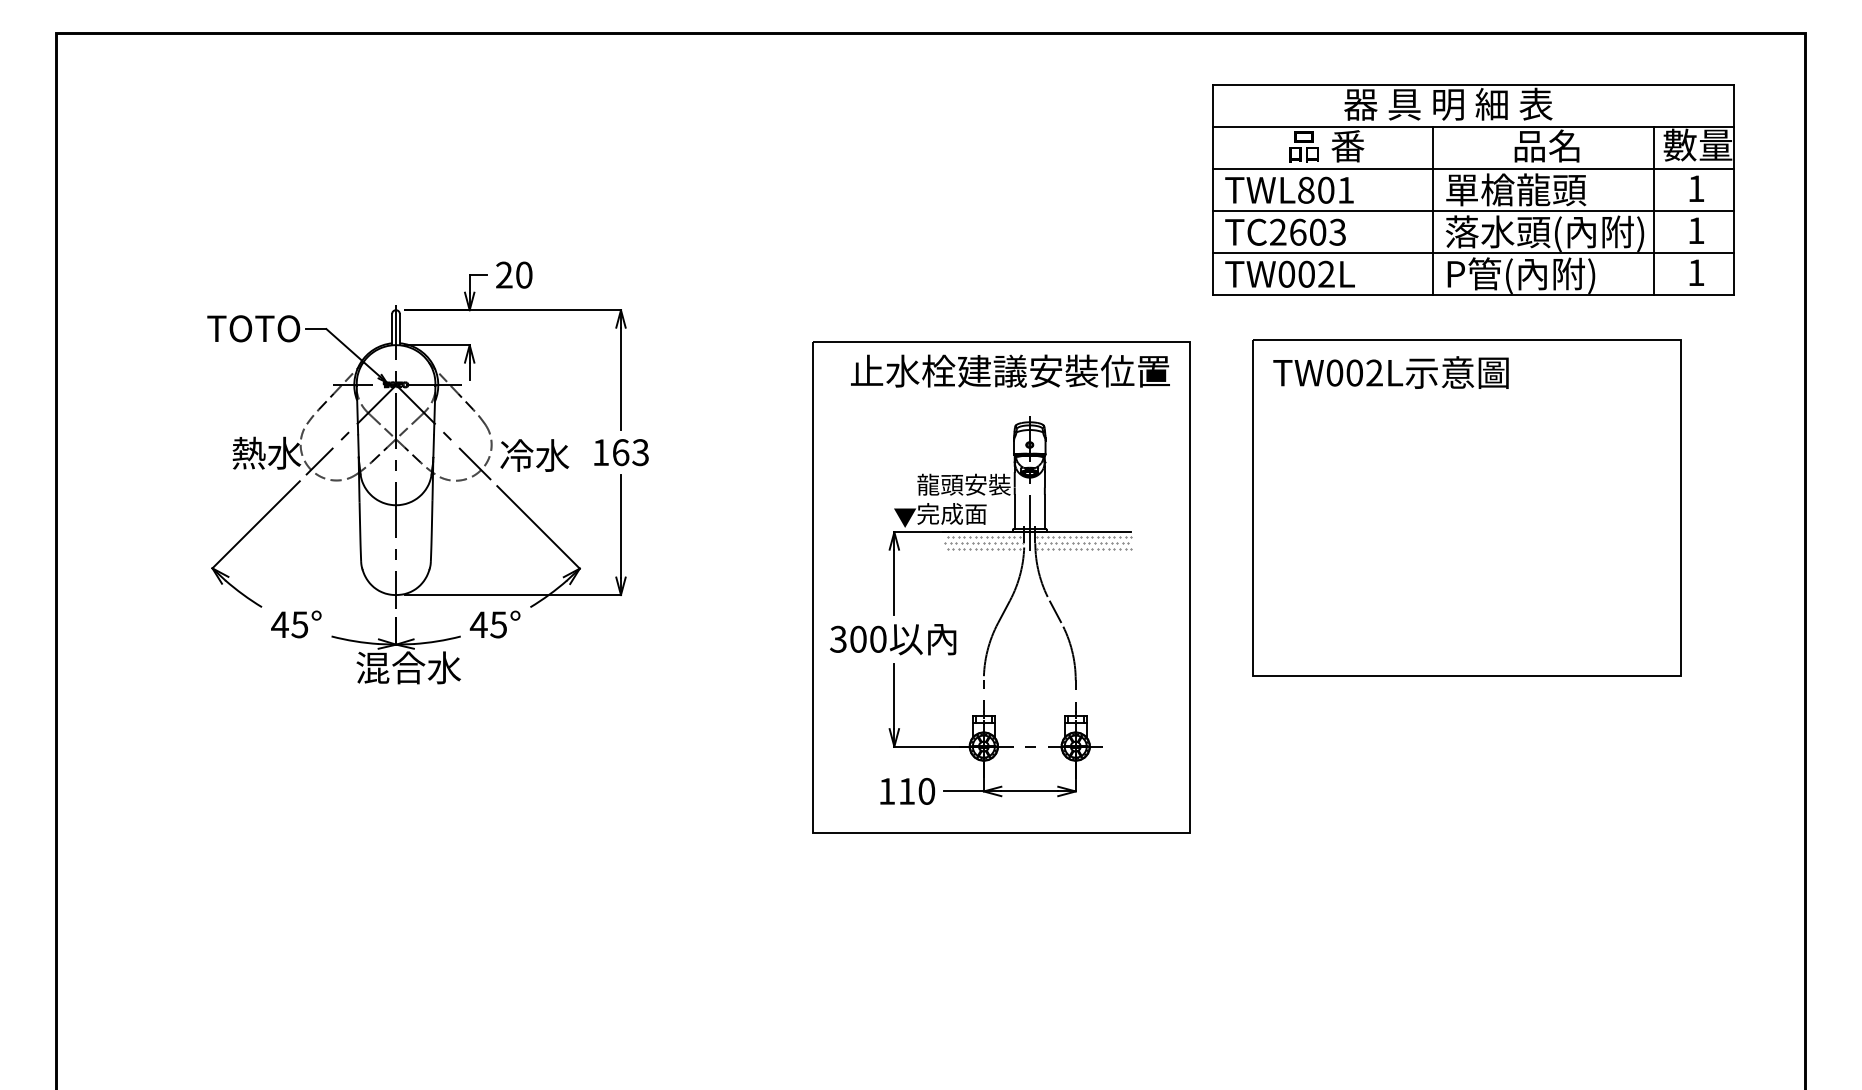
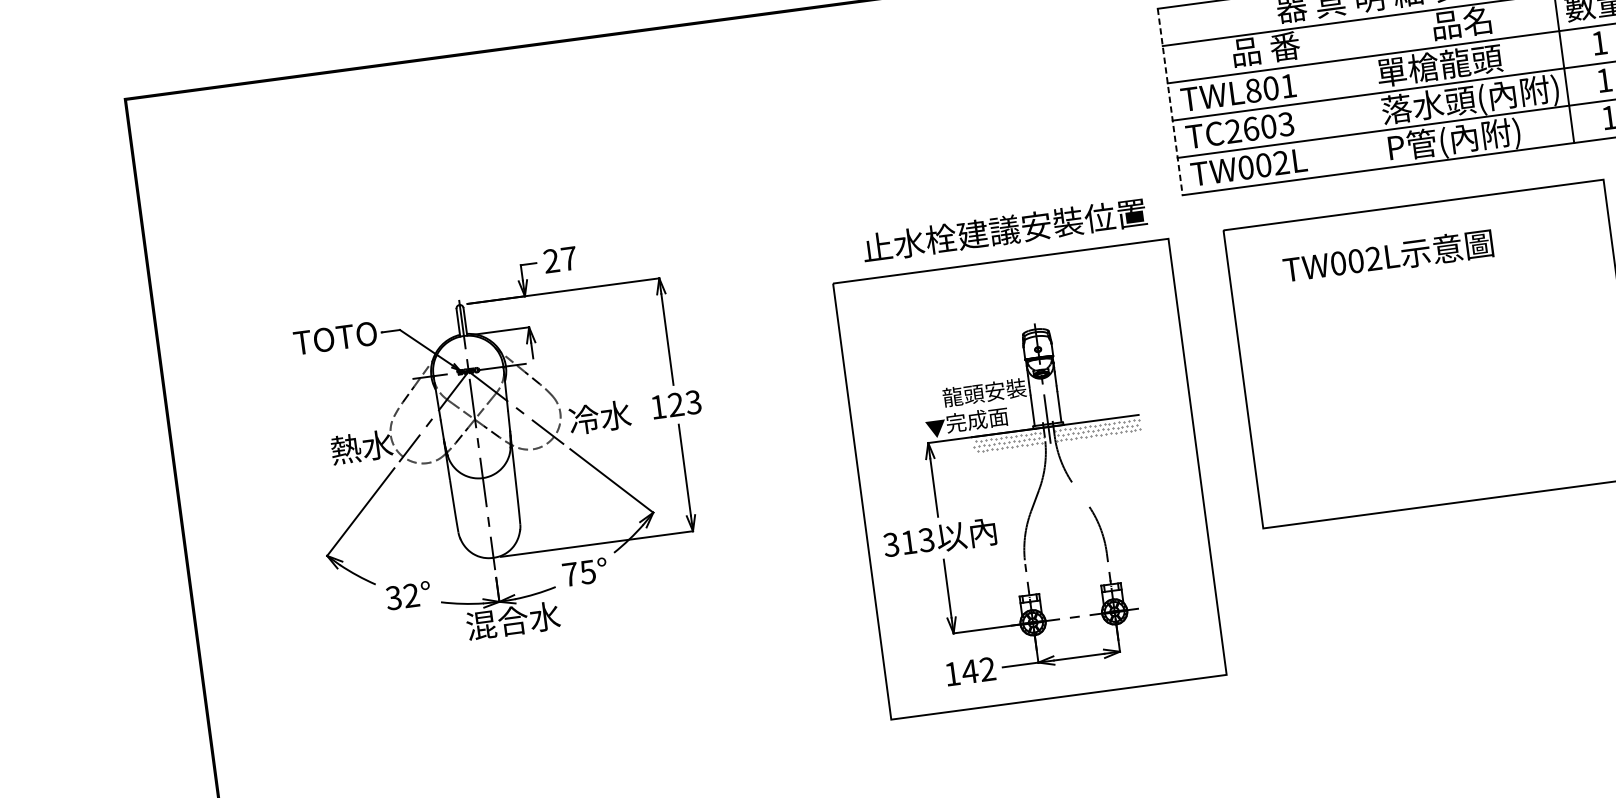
line: (1212, 190) -> (1170, 102), solid -> dashed
line: (1432, 211) -> (1367, 94), removed
text: (524, 274) -> (569, 258), 20 -> 27
text: (1010, 370) -> (1004, 229), moved
text: (1390, 372) -> (1387, 256), moved
text: (620, 452) -> (675, 404), 163 -> 123
line: (1055, 611) -> (1080, 494), removed
text: (289, 624) -> (402, 596), 45° -> 32°
text: (478, 624) -> (570, 574), 45° -> 75°
text: (868, 638) -> (917, 540), 300 -> 313
text: (916, 791) -> (978, 670), 110 -> 142

